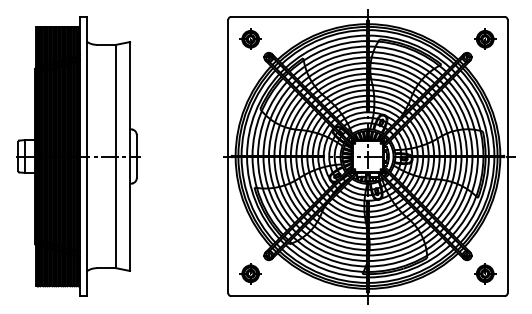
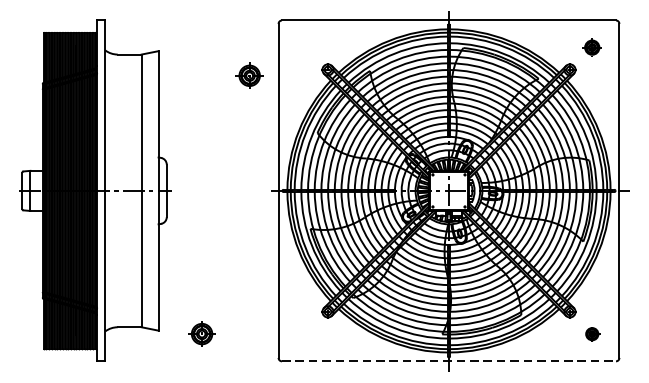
part: (250, 38) -> (249, 74), moved
part: (485, 38) -> (592, 46), size x0.7
part: (250, 273) -> (201, 333), moved
part: (485, 273) -> (592, 333), size x0.6
line: (367, 296) -> (448, 361), solid -> dashed

